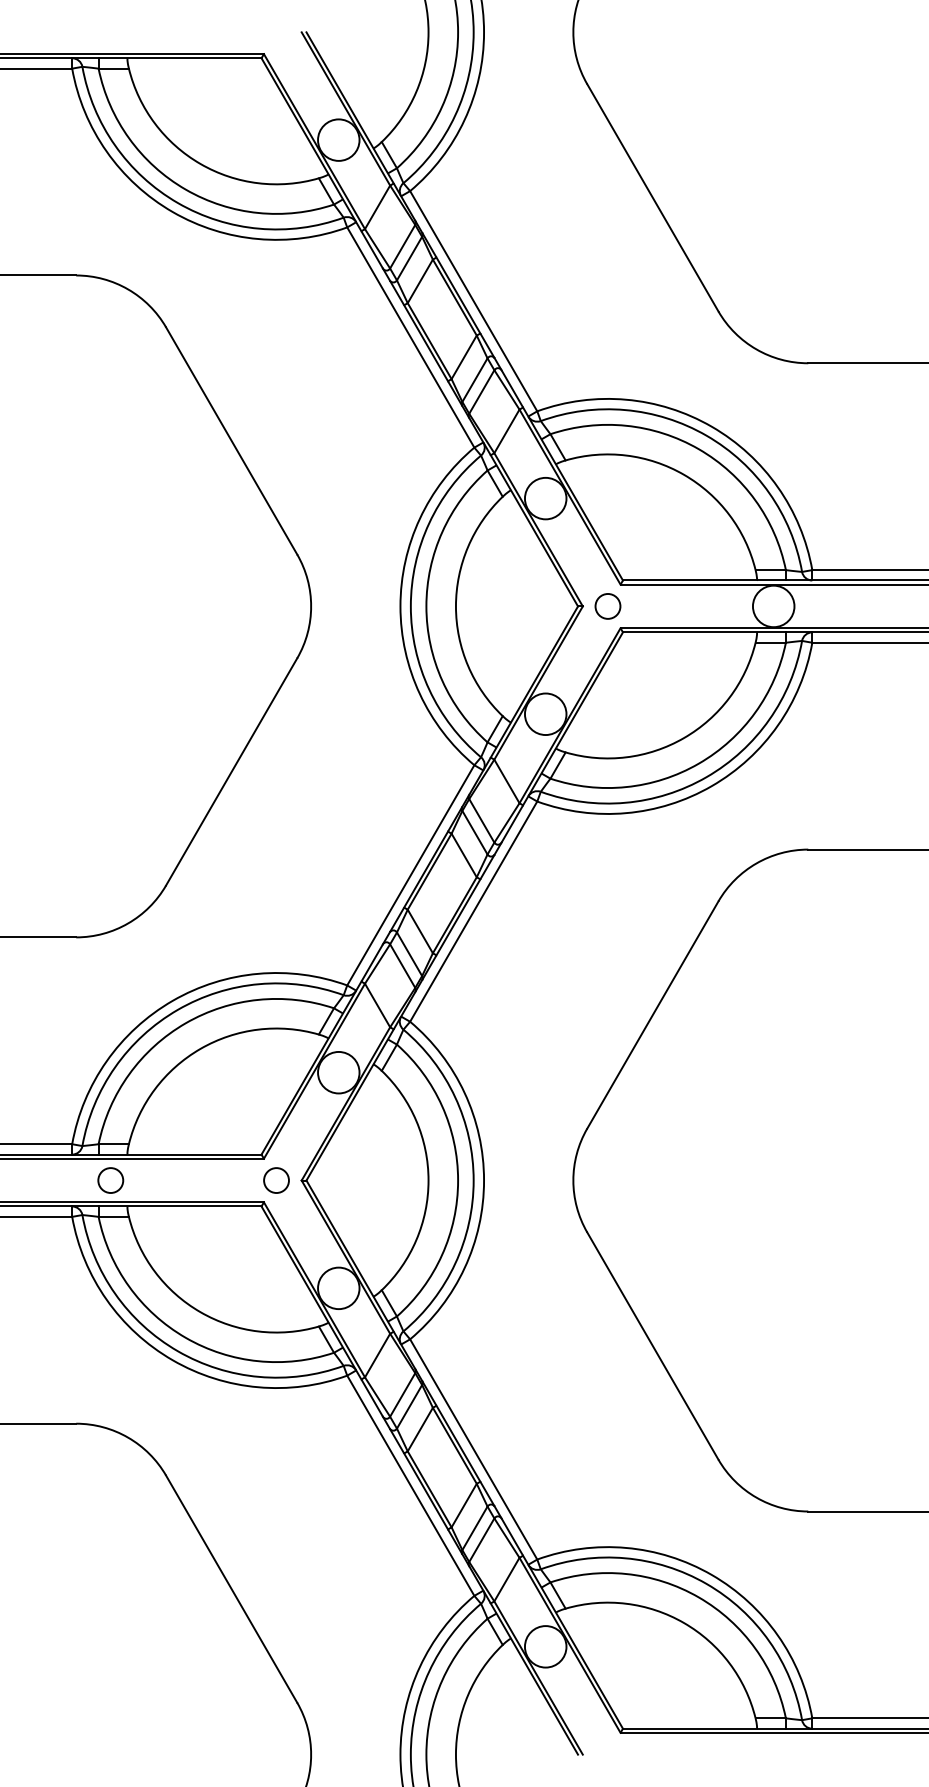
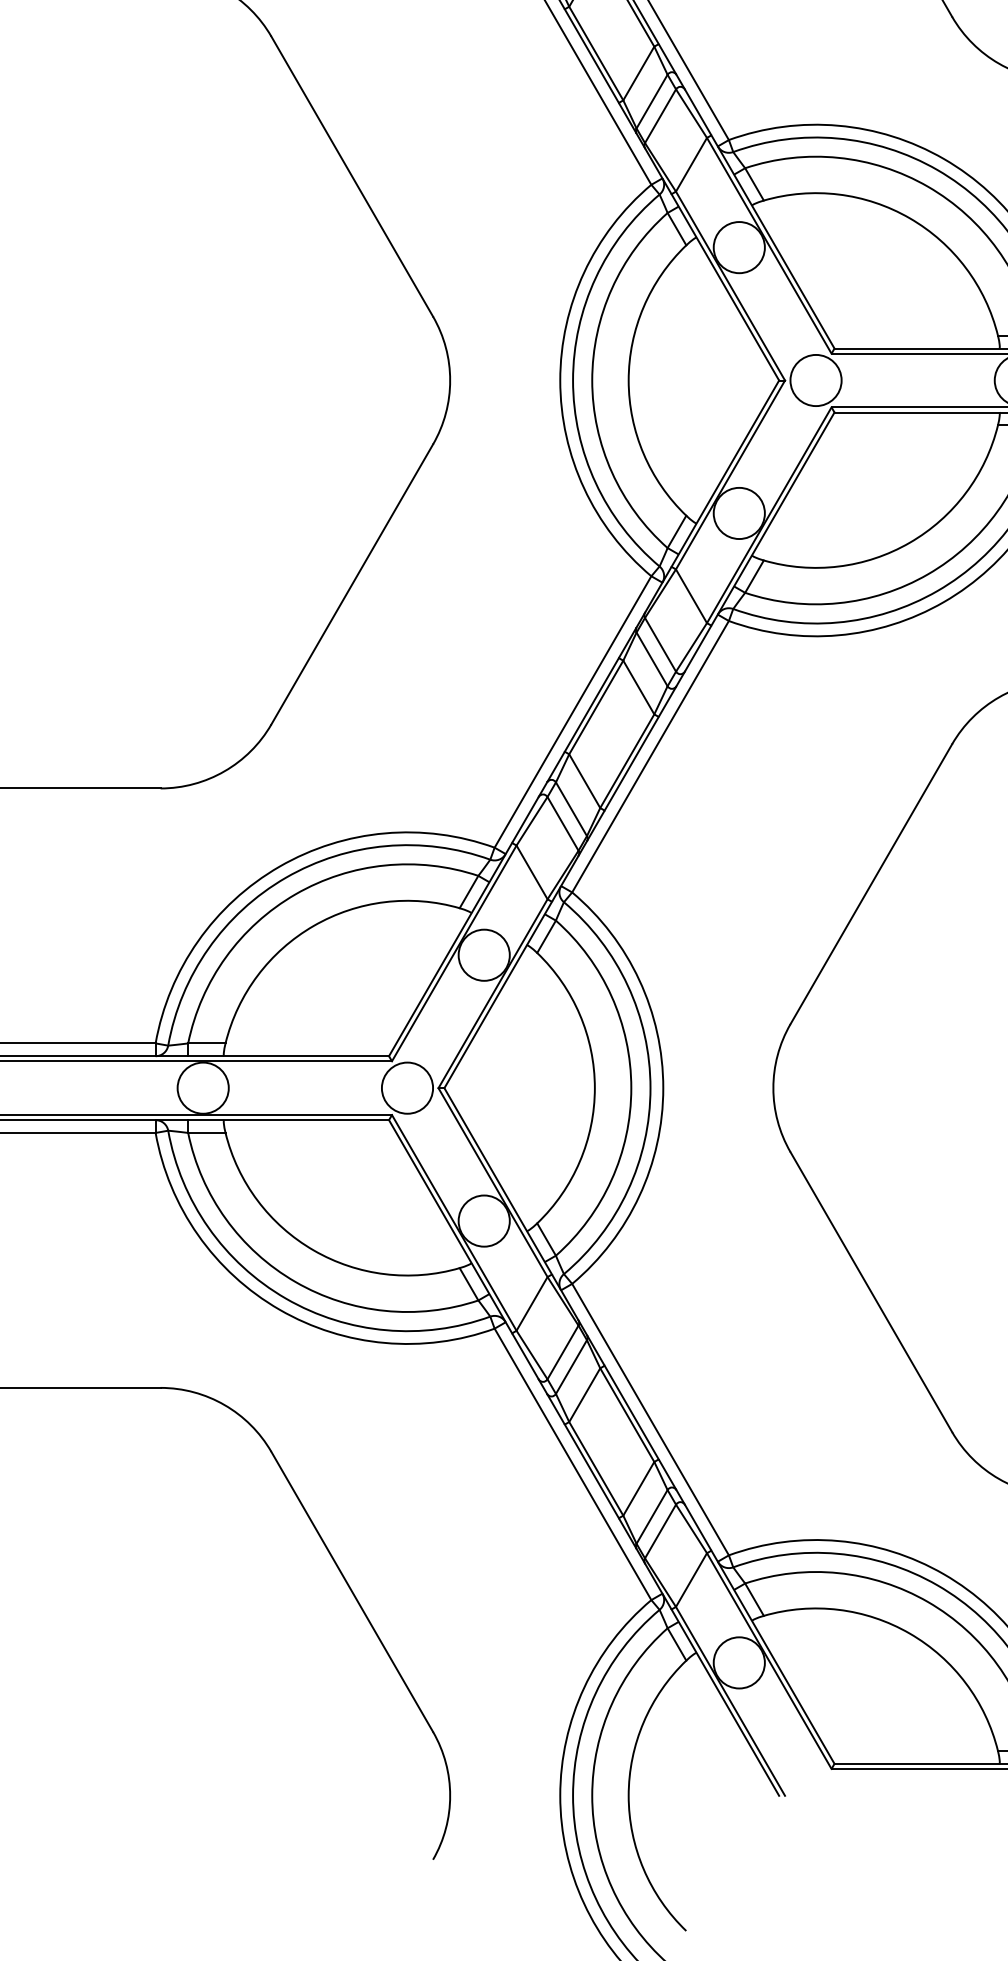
circle: (607, 606) -> (815, 380), size x1.67
circle: (110, 1180) -> (202, 1088), size x1.67
circle: (276, 1180) -> (407, 1088), size x1.67

